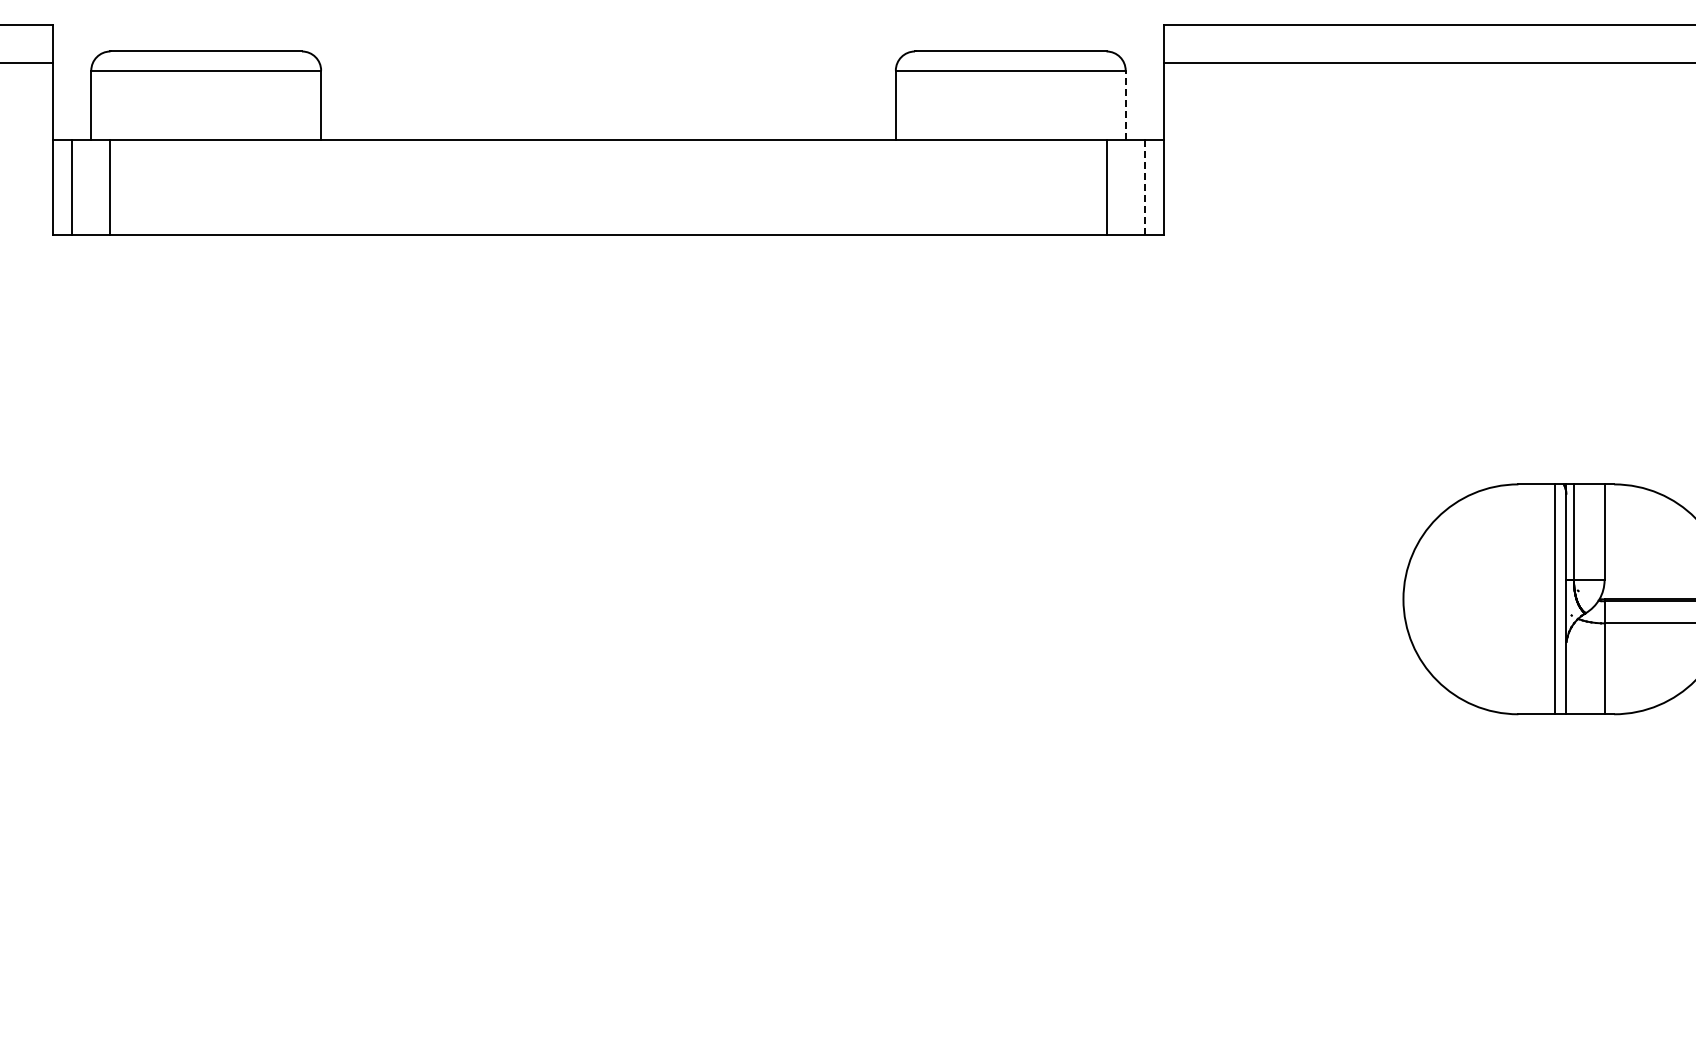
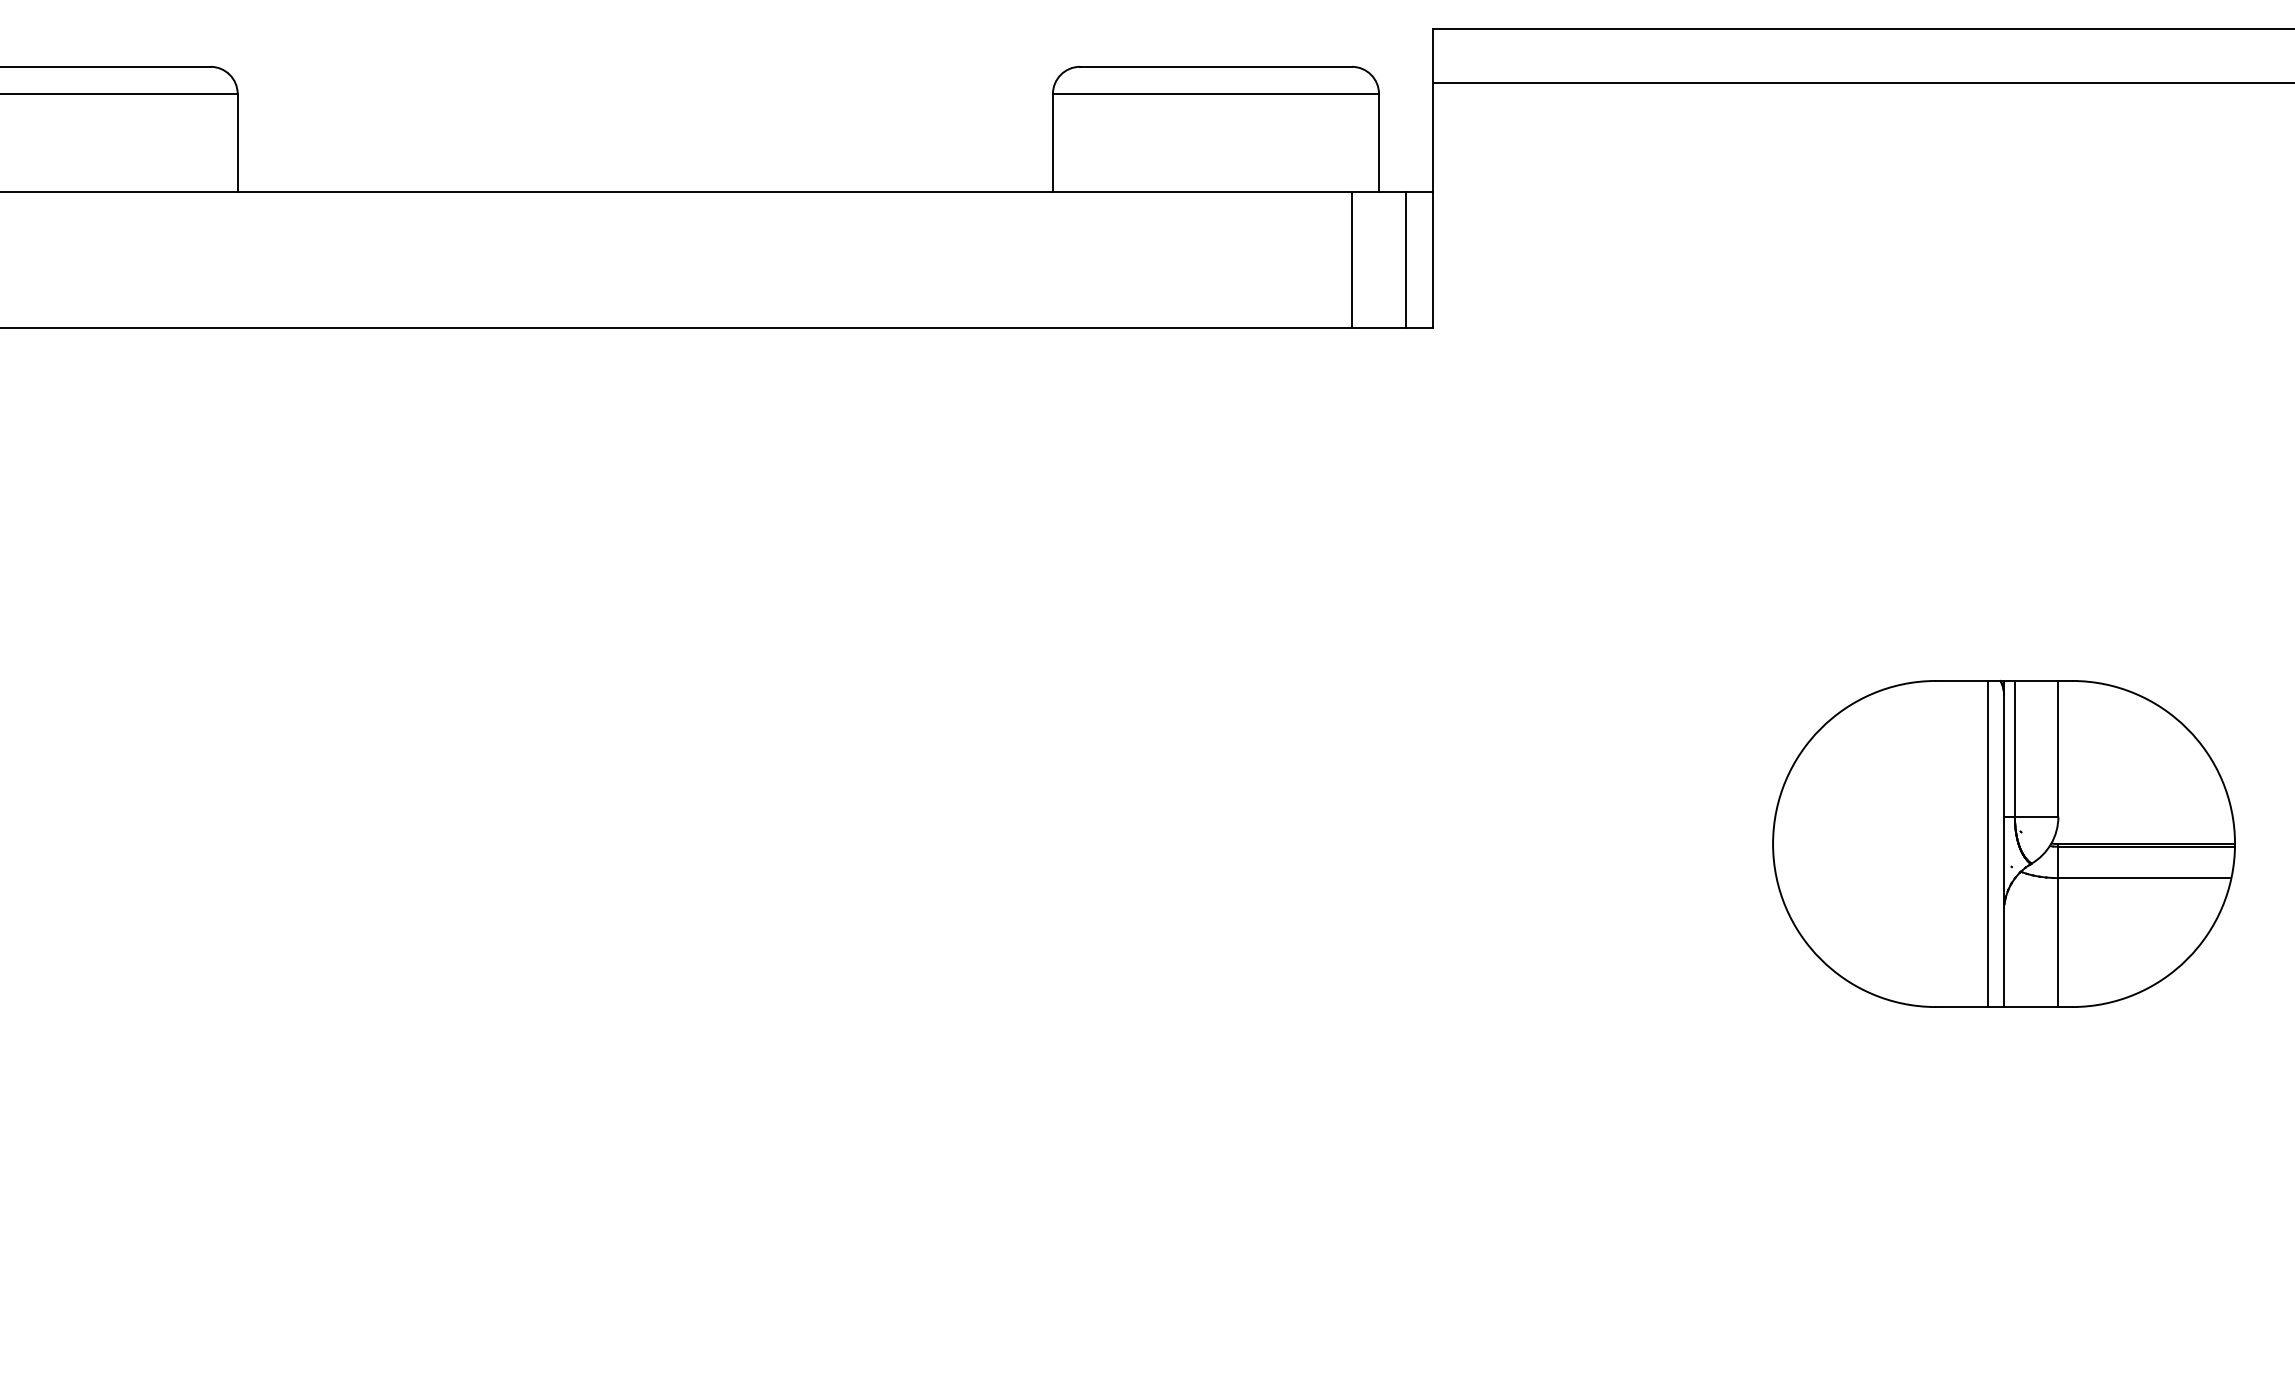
line: (1125, 104) -> (1378, 142), dashed -> solid
line: (1144, 187) -> (1405, 259), dashed -> solid

